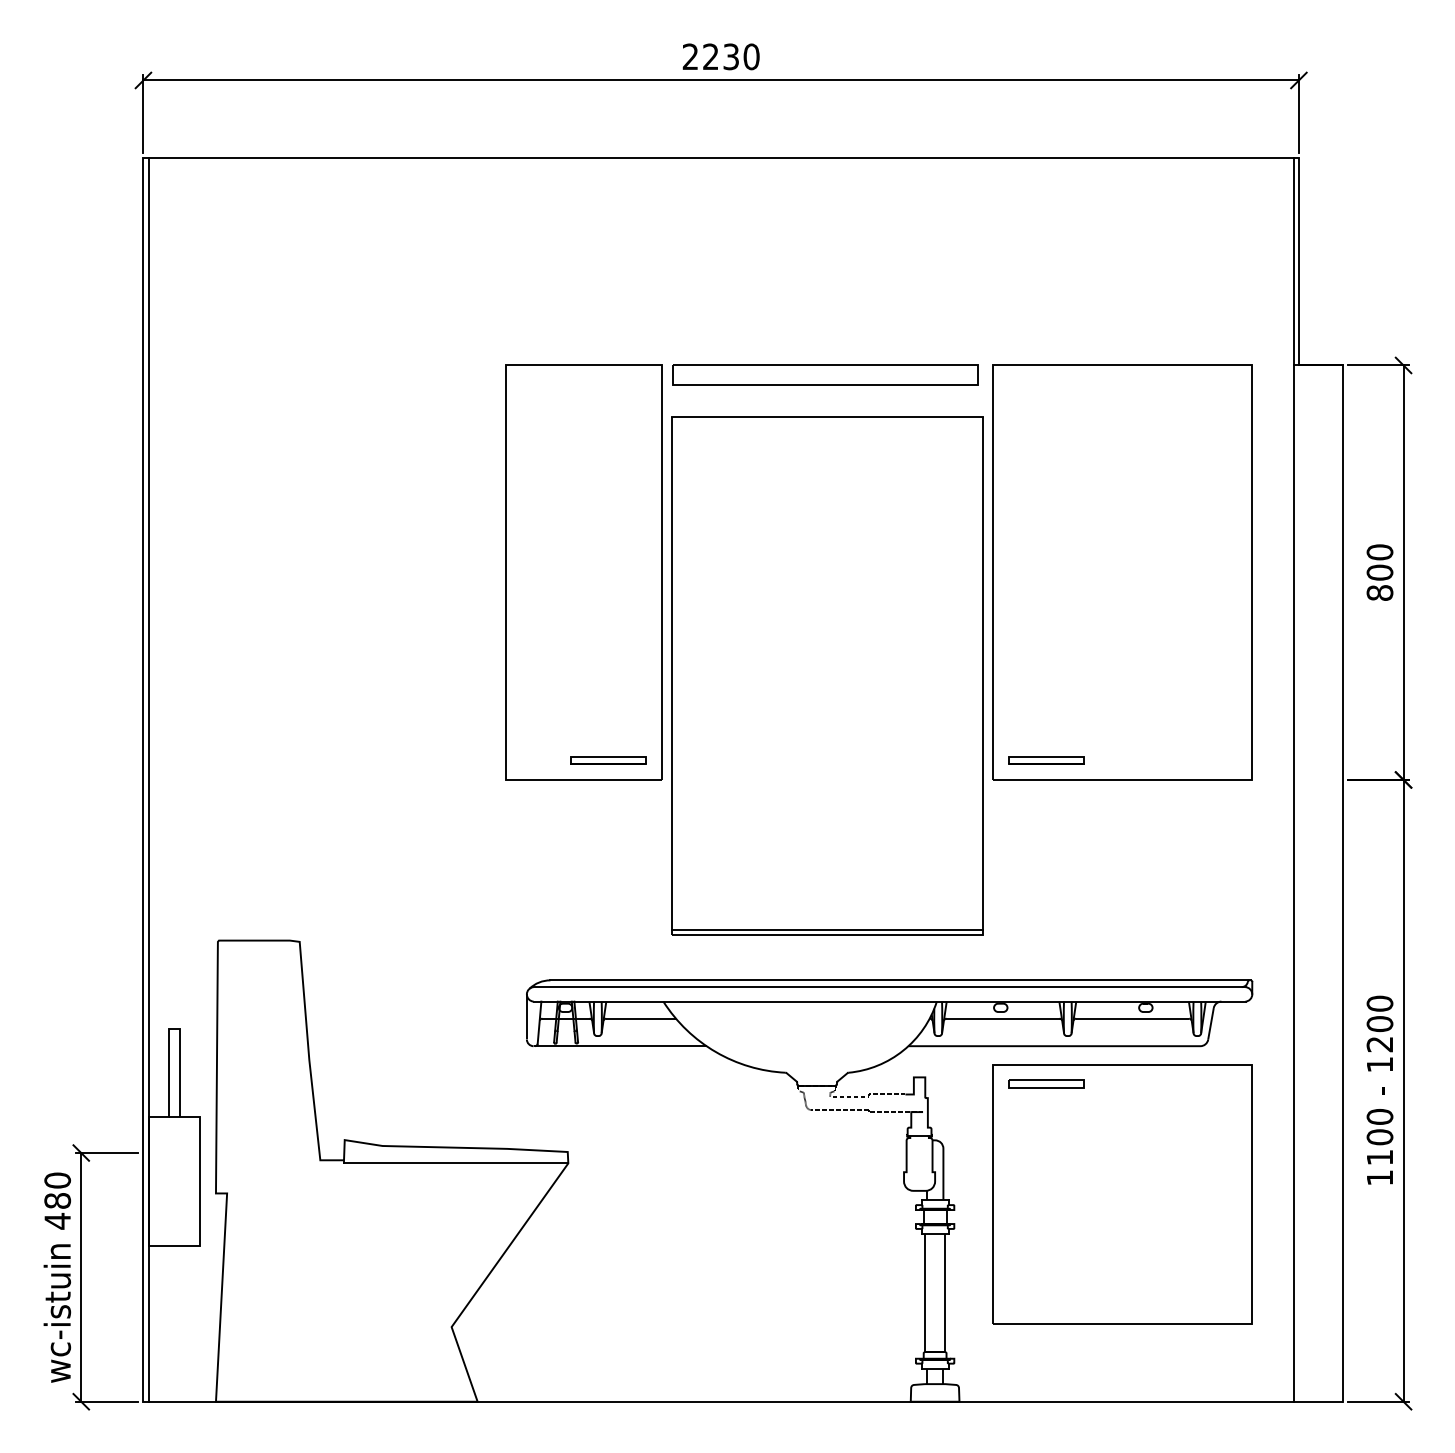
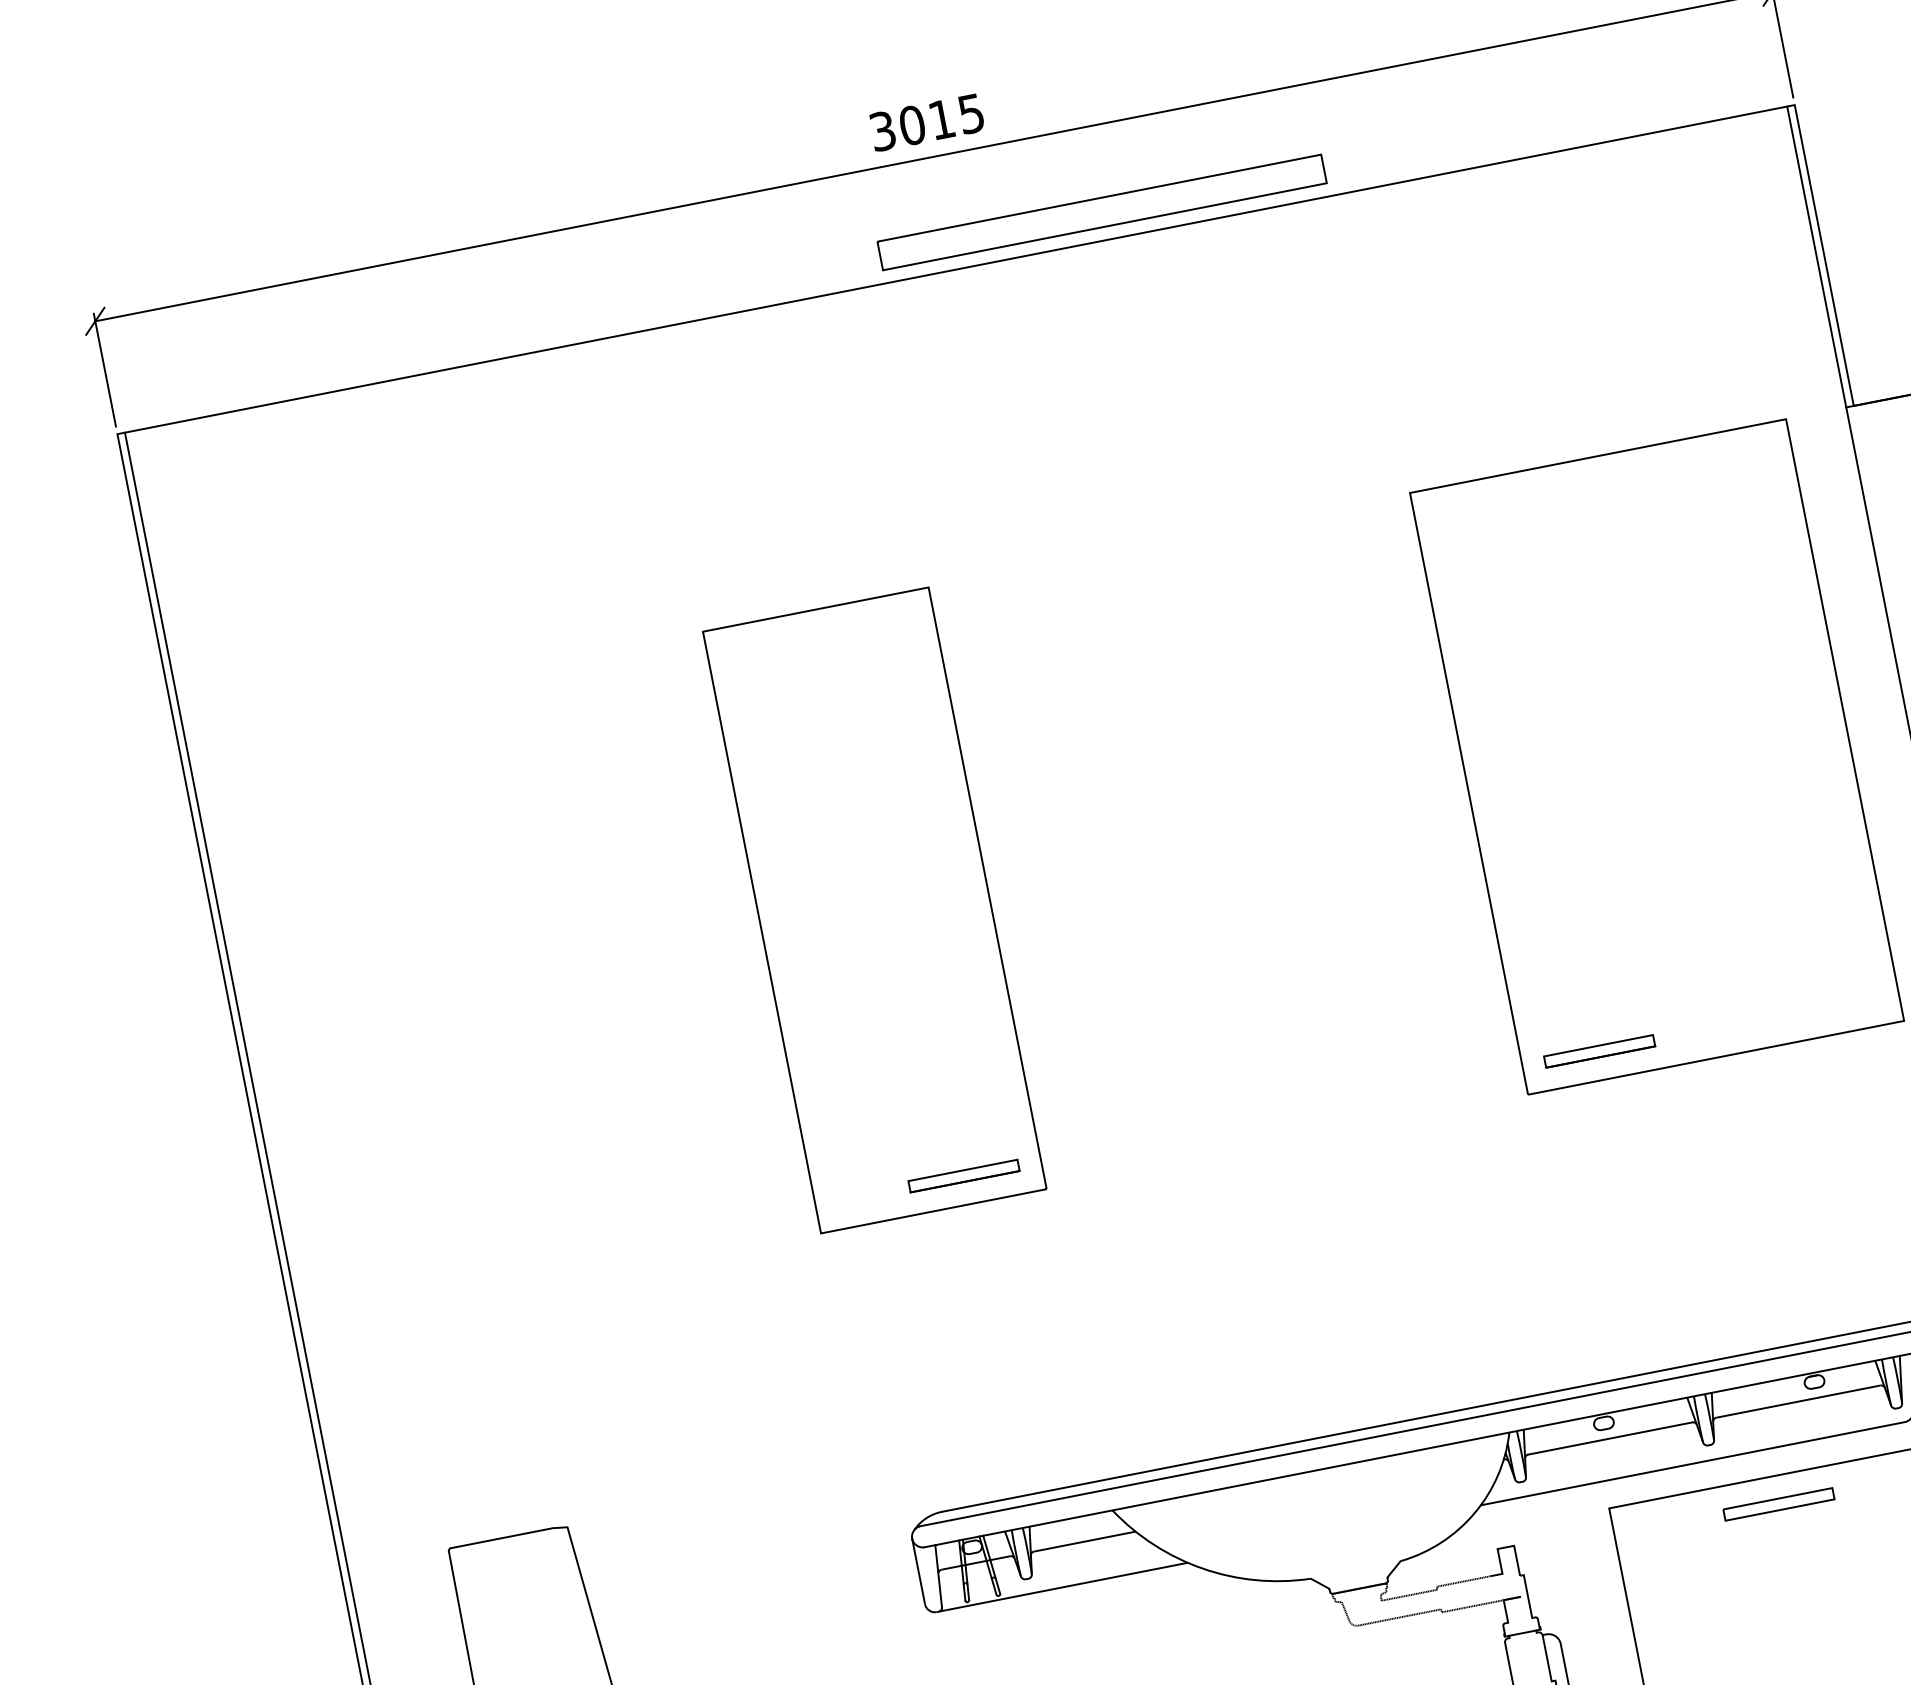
text: (720, 56) -> (926, 122), 2230 -> 3015
part: (825, 374) -> (1101, 211), moved
part: (827, 675) -> (1257, 990), removed
part: (1046, 1083) -> (1778, 1503), moved

